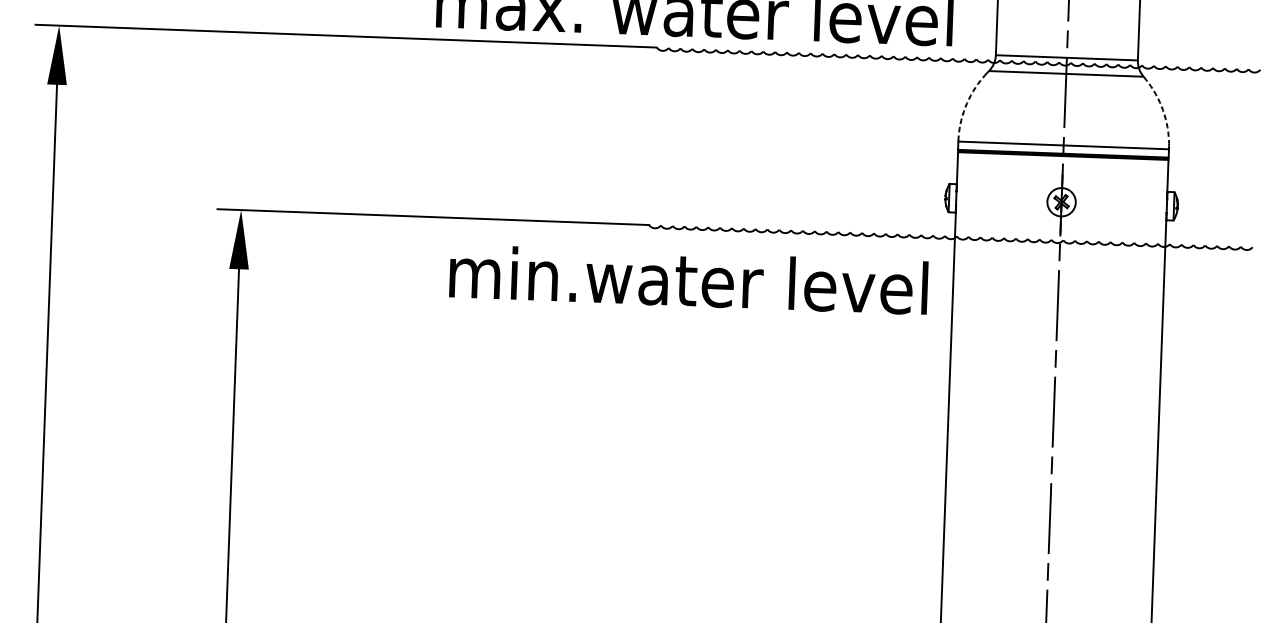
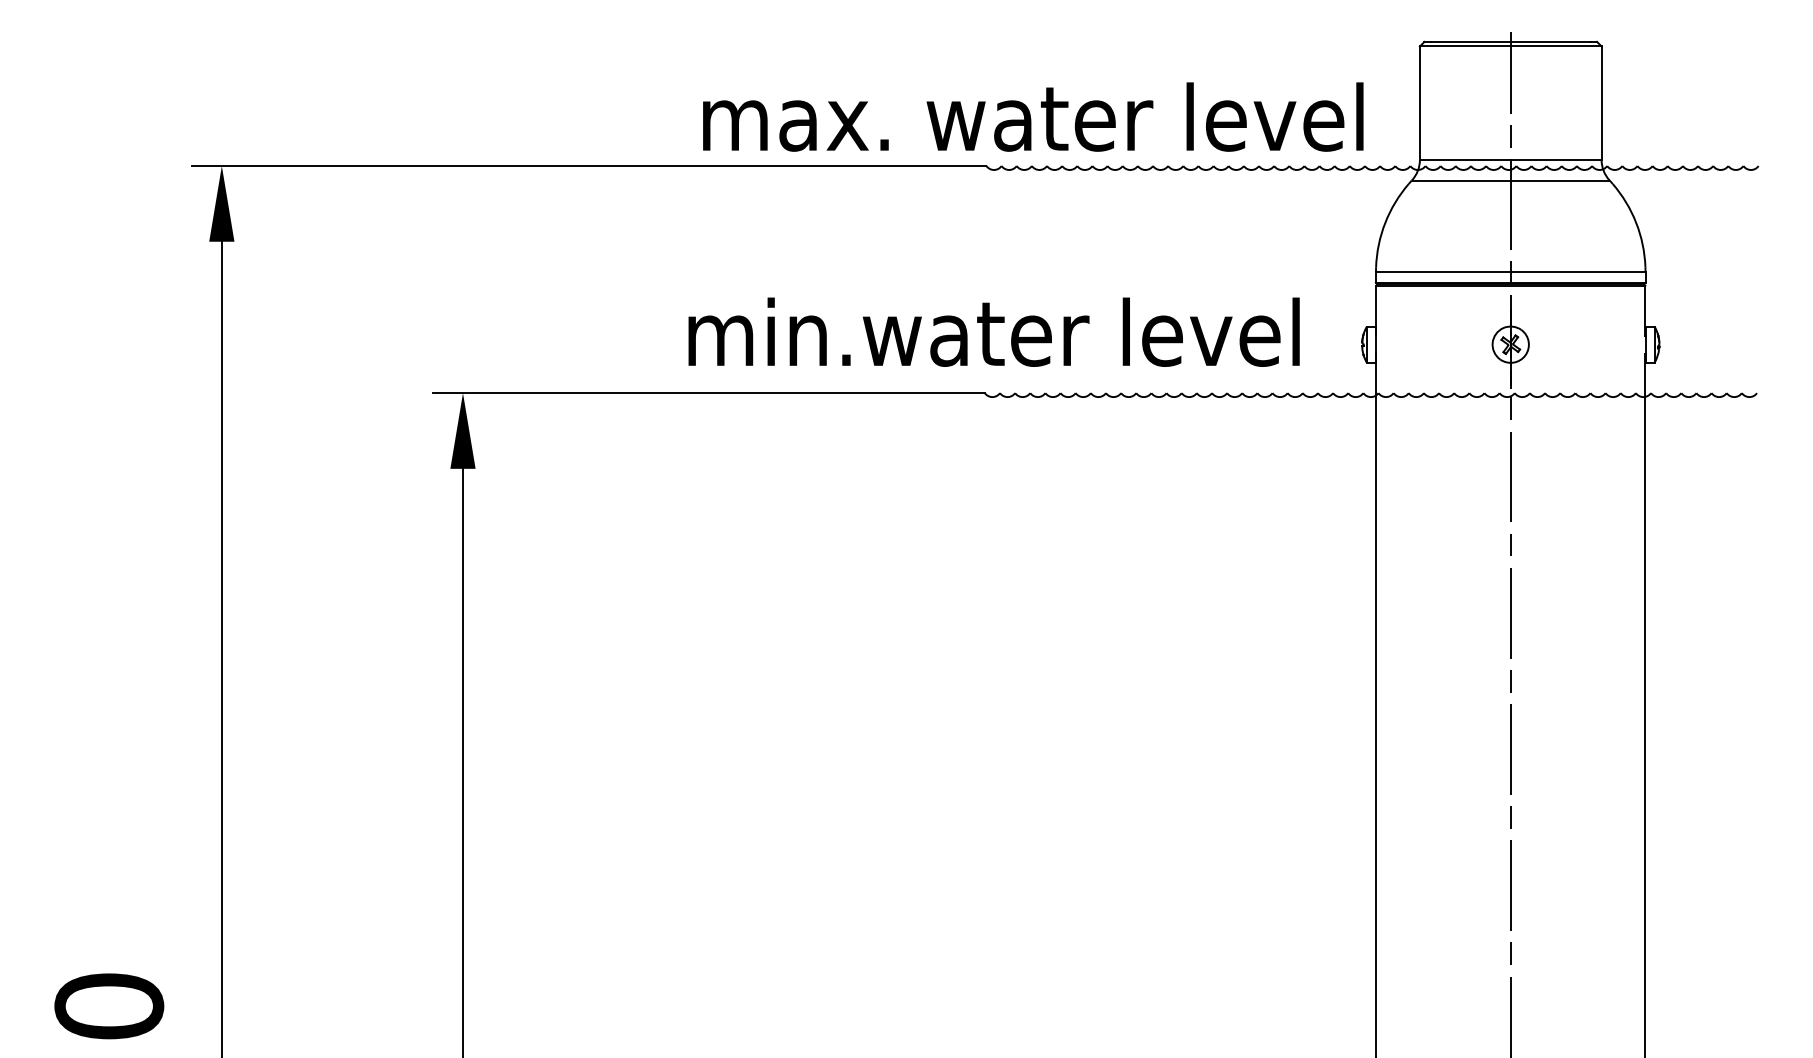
arc: (967, 103) -> (1385, 222), dashed -> solid
arc: (1163, 110) -> (1636, 222), dashed -> solid
text: (688, 279) -> (993, 331), moved

